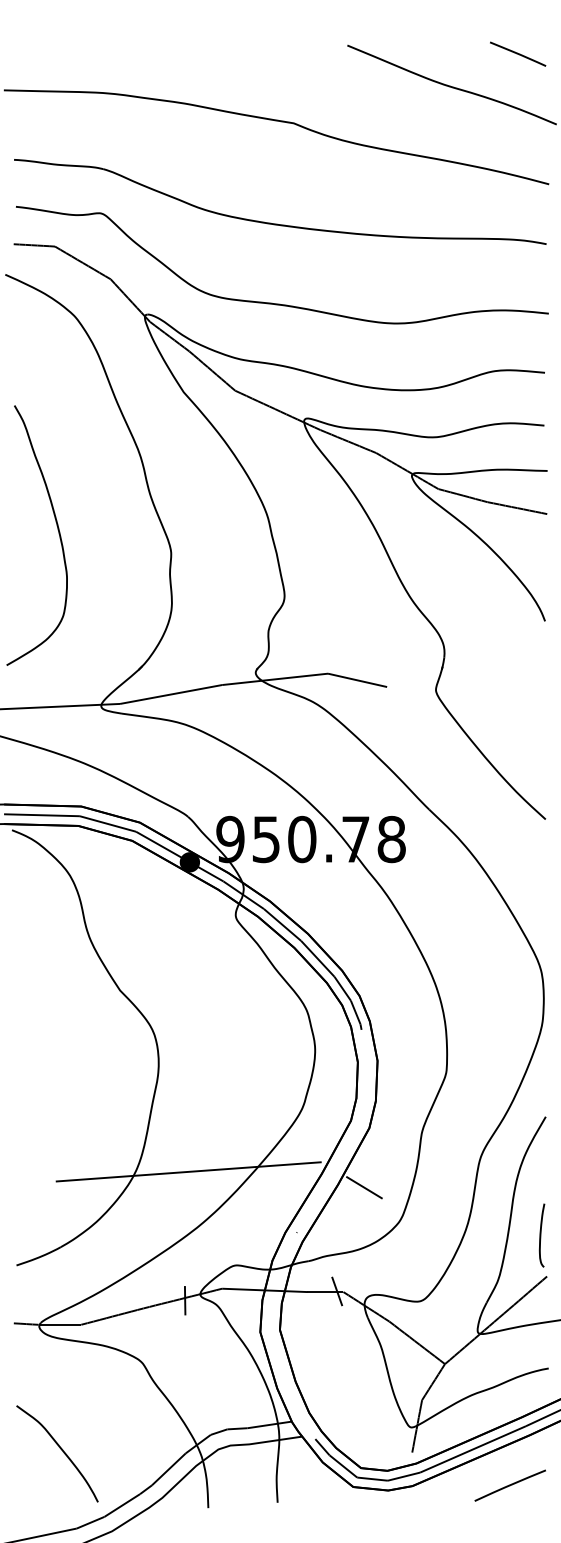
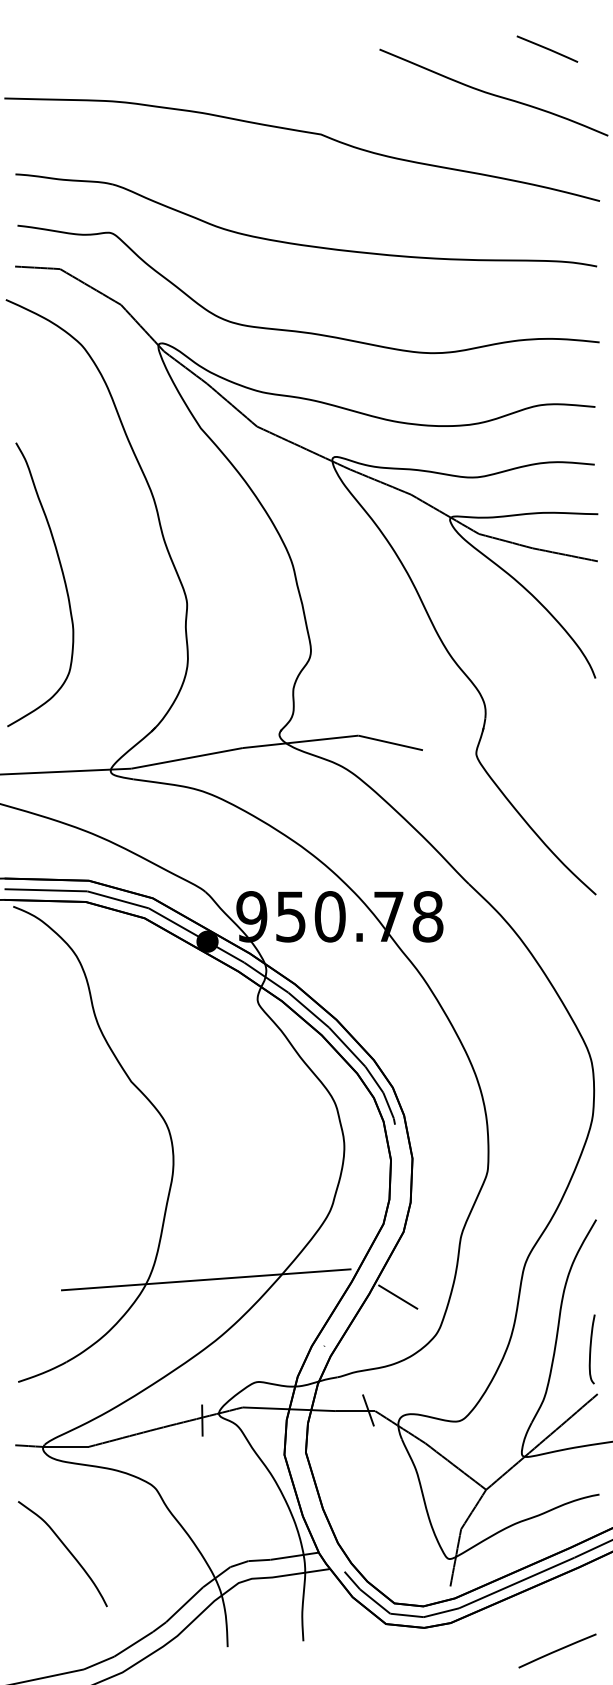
line: (518, 53) -> (547, 48), moved
curve: (60, 1449) -> (66, 1549), moved
line: (509, 1485) -> (556, 1650), moved

